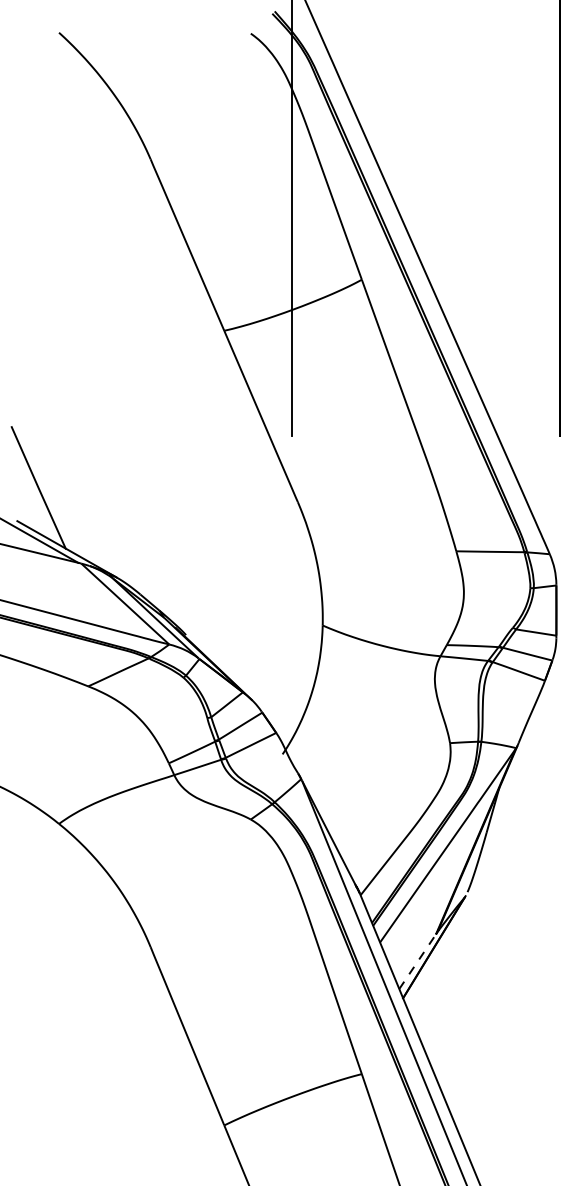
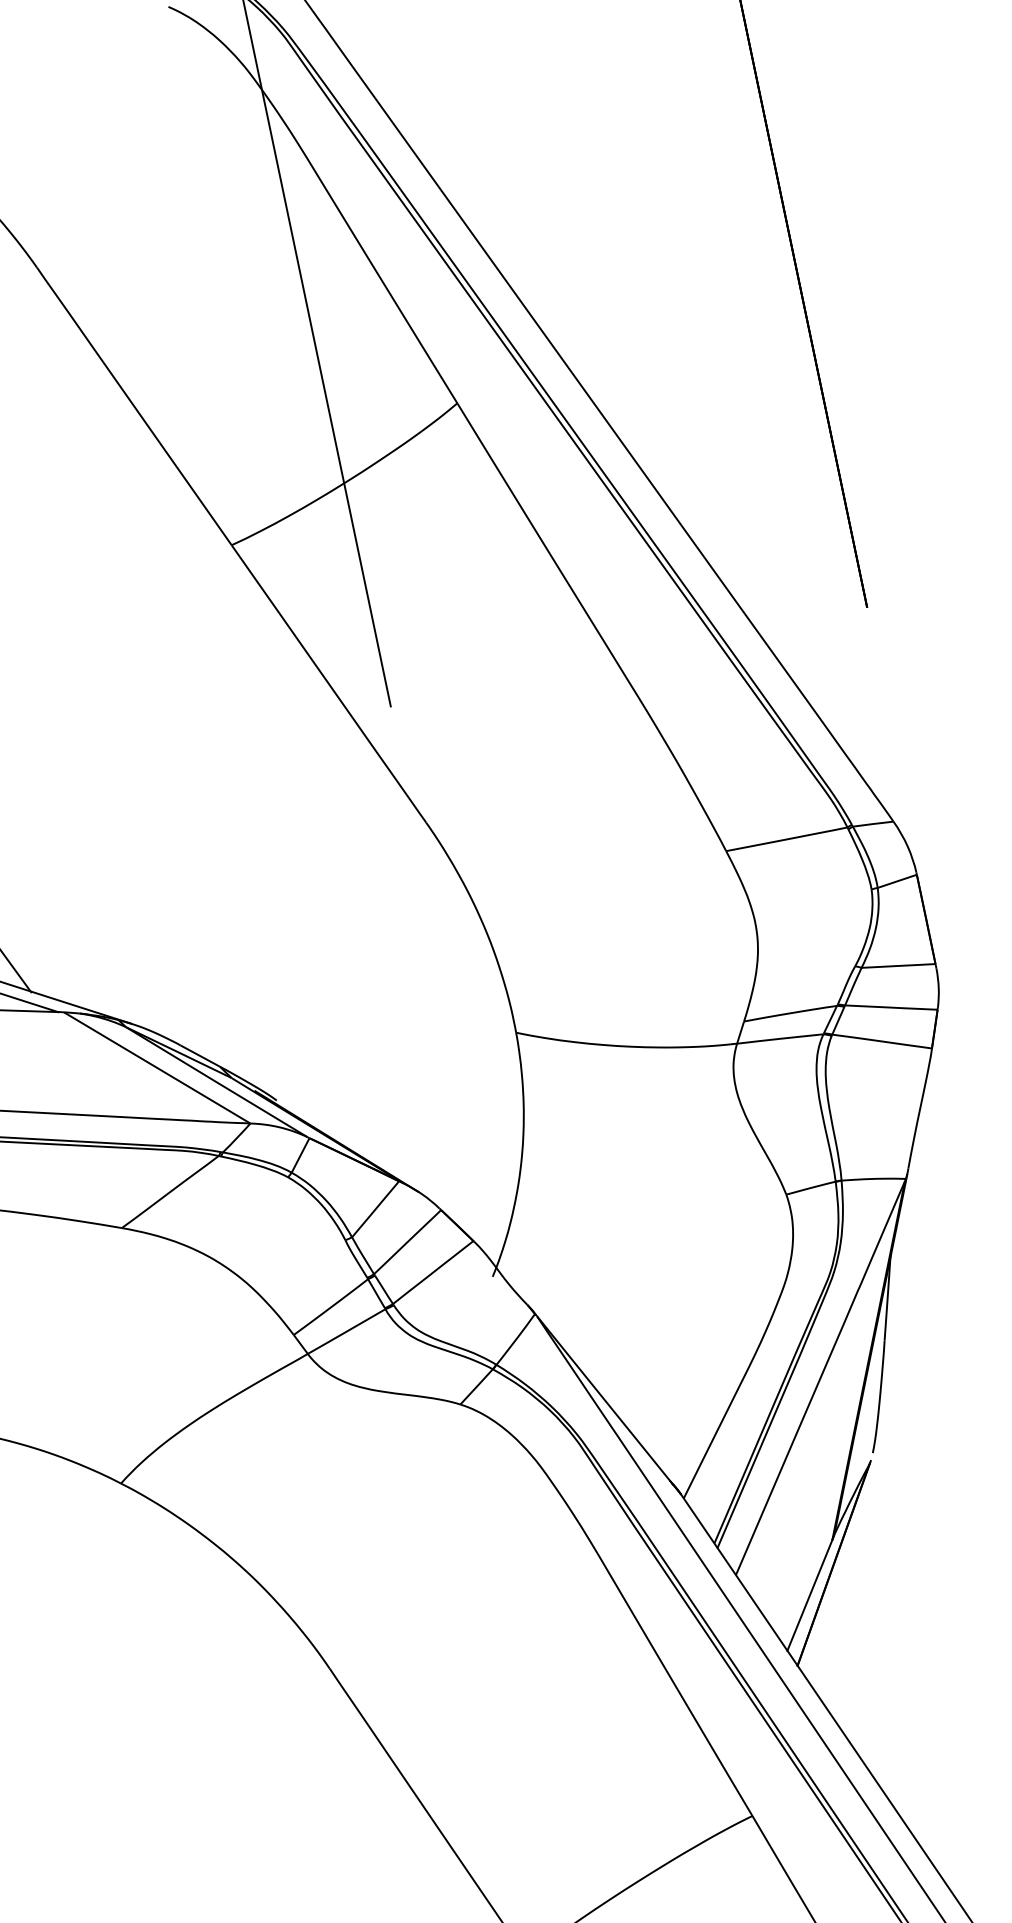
line: (417, 961) -> (809, 1595), dashed -> solid

